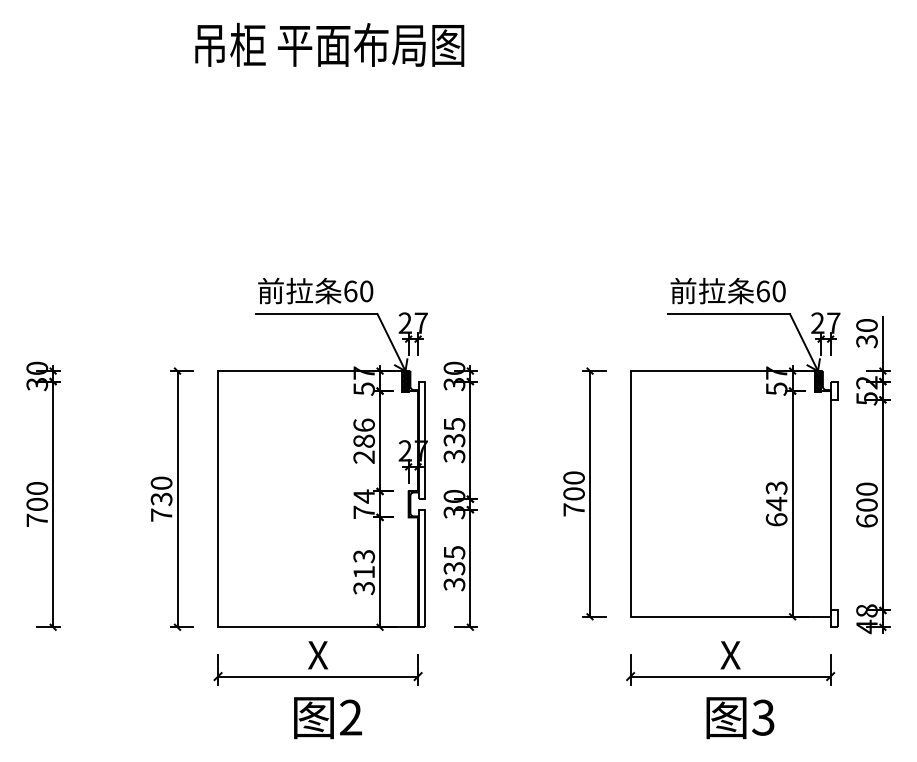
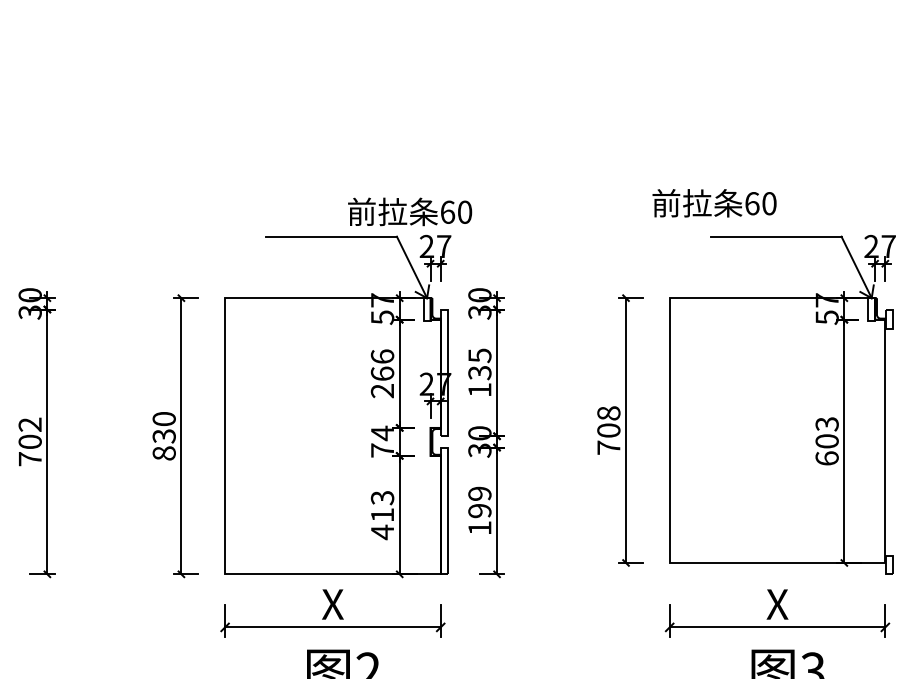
text: (315, 290) -> (409, 211), moved
text: (727, 290) -> (713, 202), moved
hatch: (405, 381) -> (427, 309), removed
hatch: (817, 381) -> (871, 309), removed
text: (363, 440) -> (381, 372), 286 -> 266
text: (454, 456) -> (479, 390), 335 -> 135
text: (573, 477) -> (608, 412), 700 -> 708
text: (37, 488) -> (30, 424), 700 -> 702
text: (776, 503) -> (826, 440), 643 -> 603
text: (161, 514) -> (164, 452), 730 -> 830
text: (454, 568) -> (479, 510), 335 -> 199
text: (363, 588) -> (381, 532), 313 -> 413

